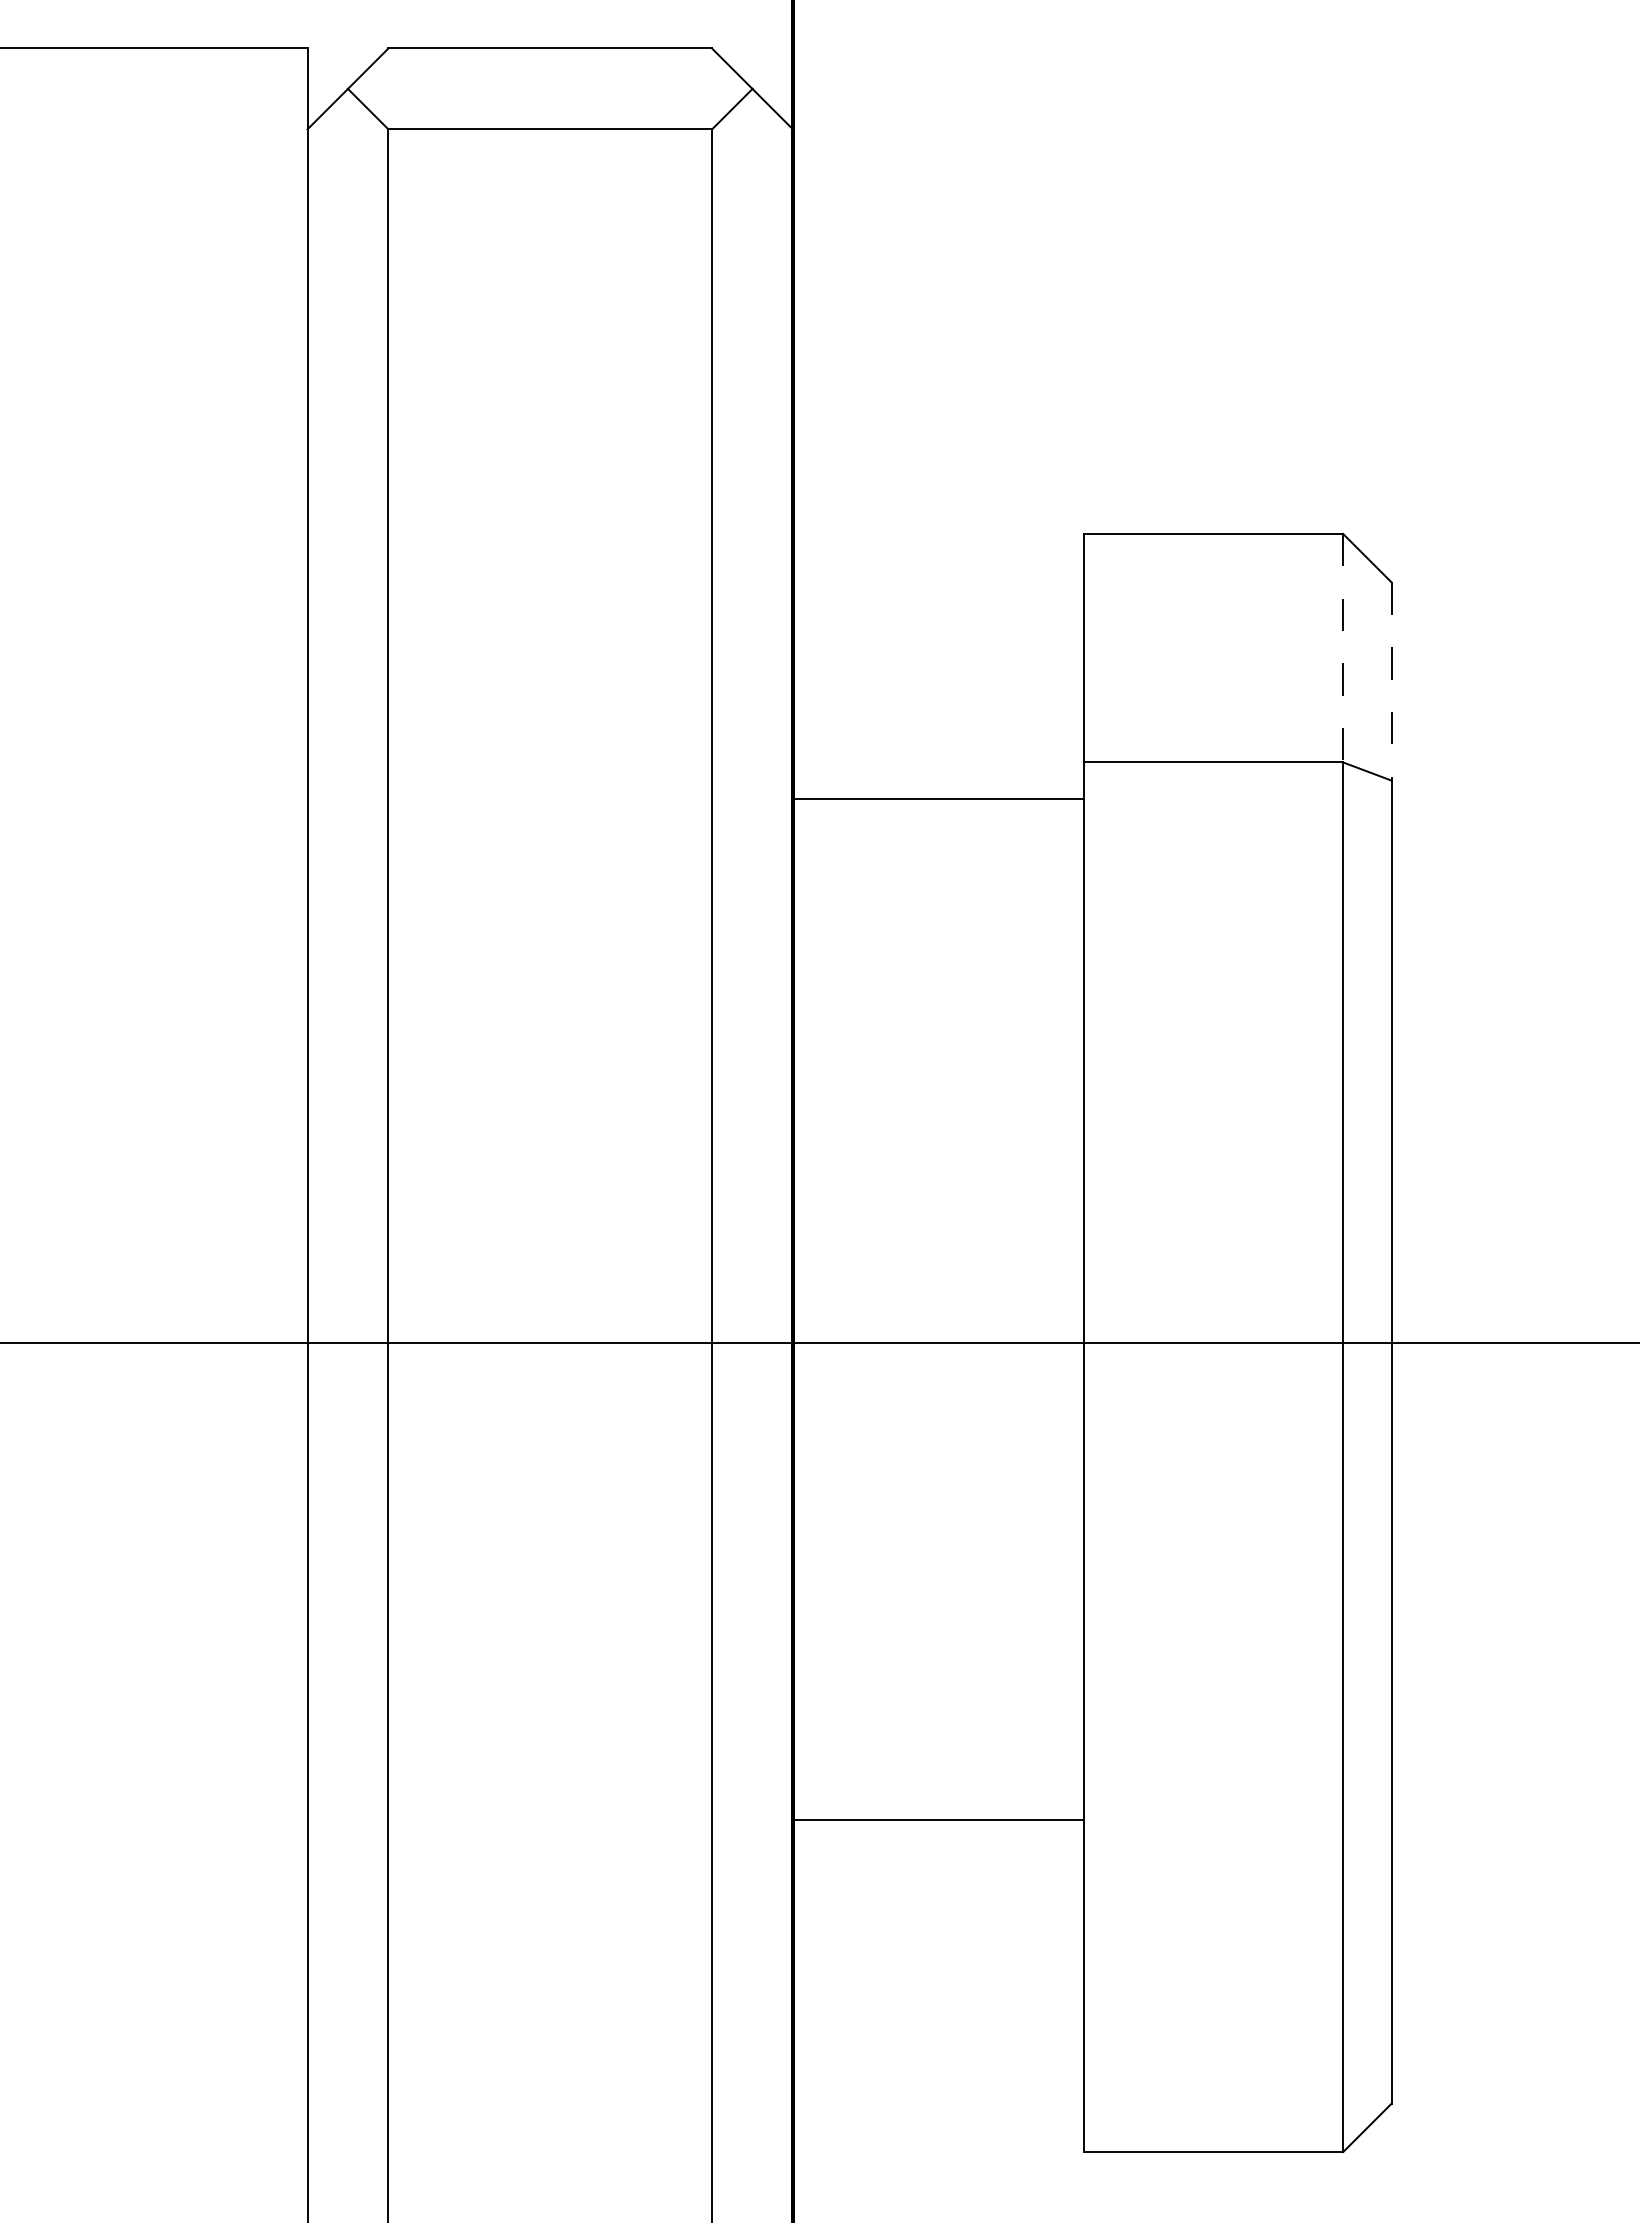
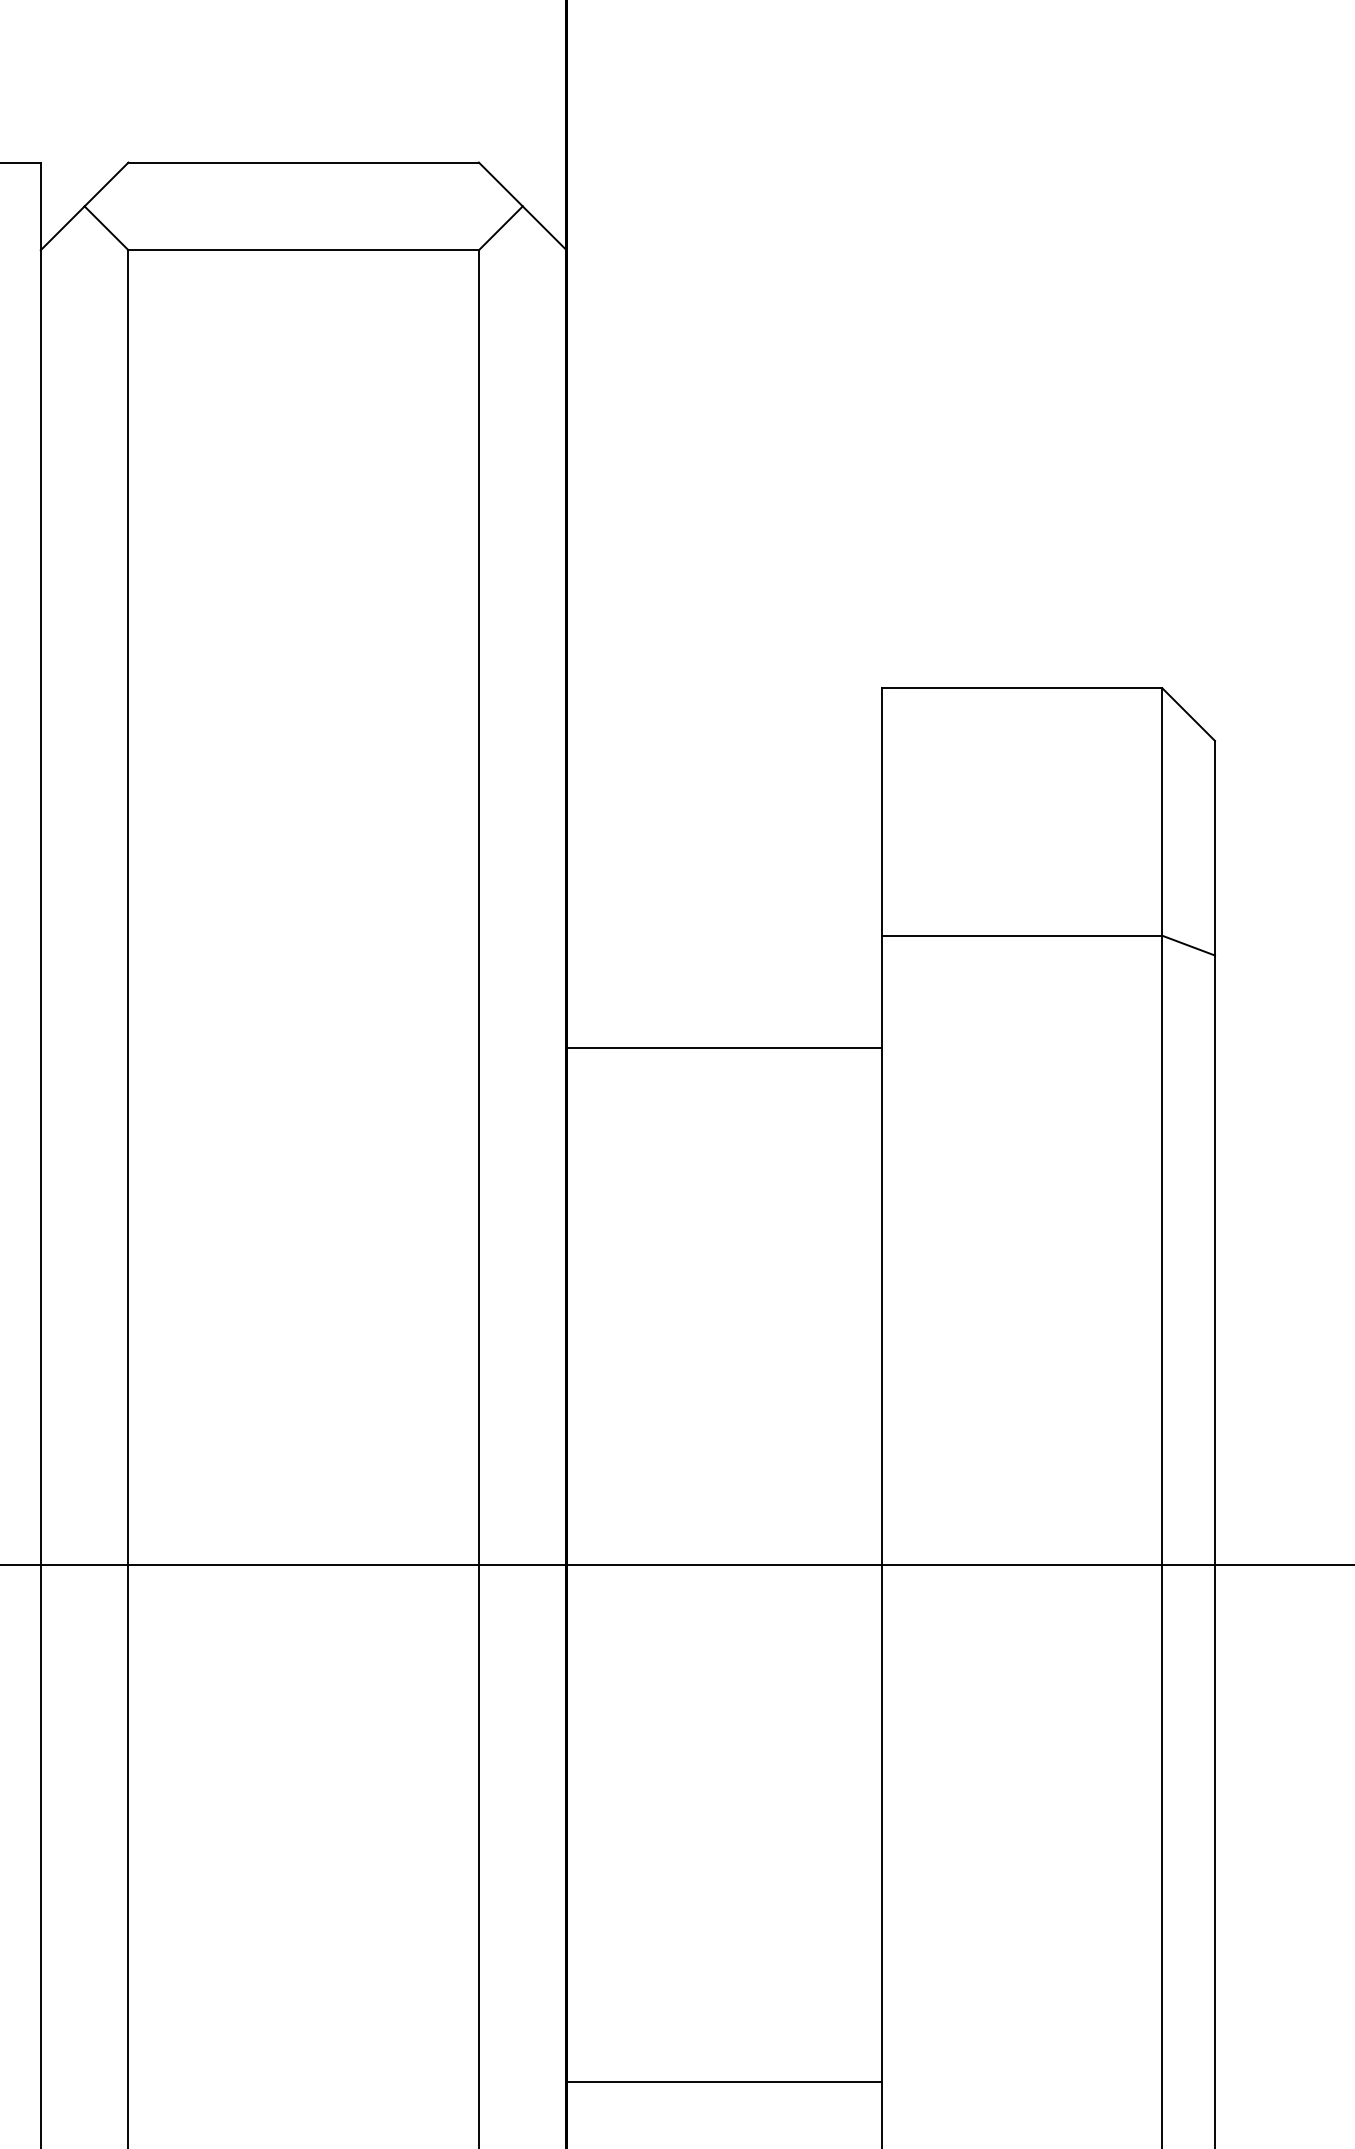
line: (1343, 648) -> (1162, 812), dashed -> solid
line: (1391, 682) -> (1214, 849), dashed -> solid
line: (938, 798) -> (724, 1047), moved

